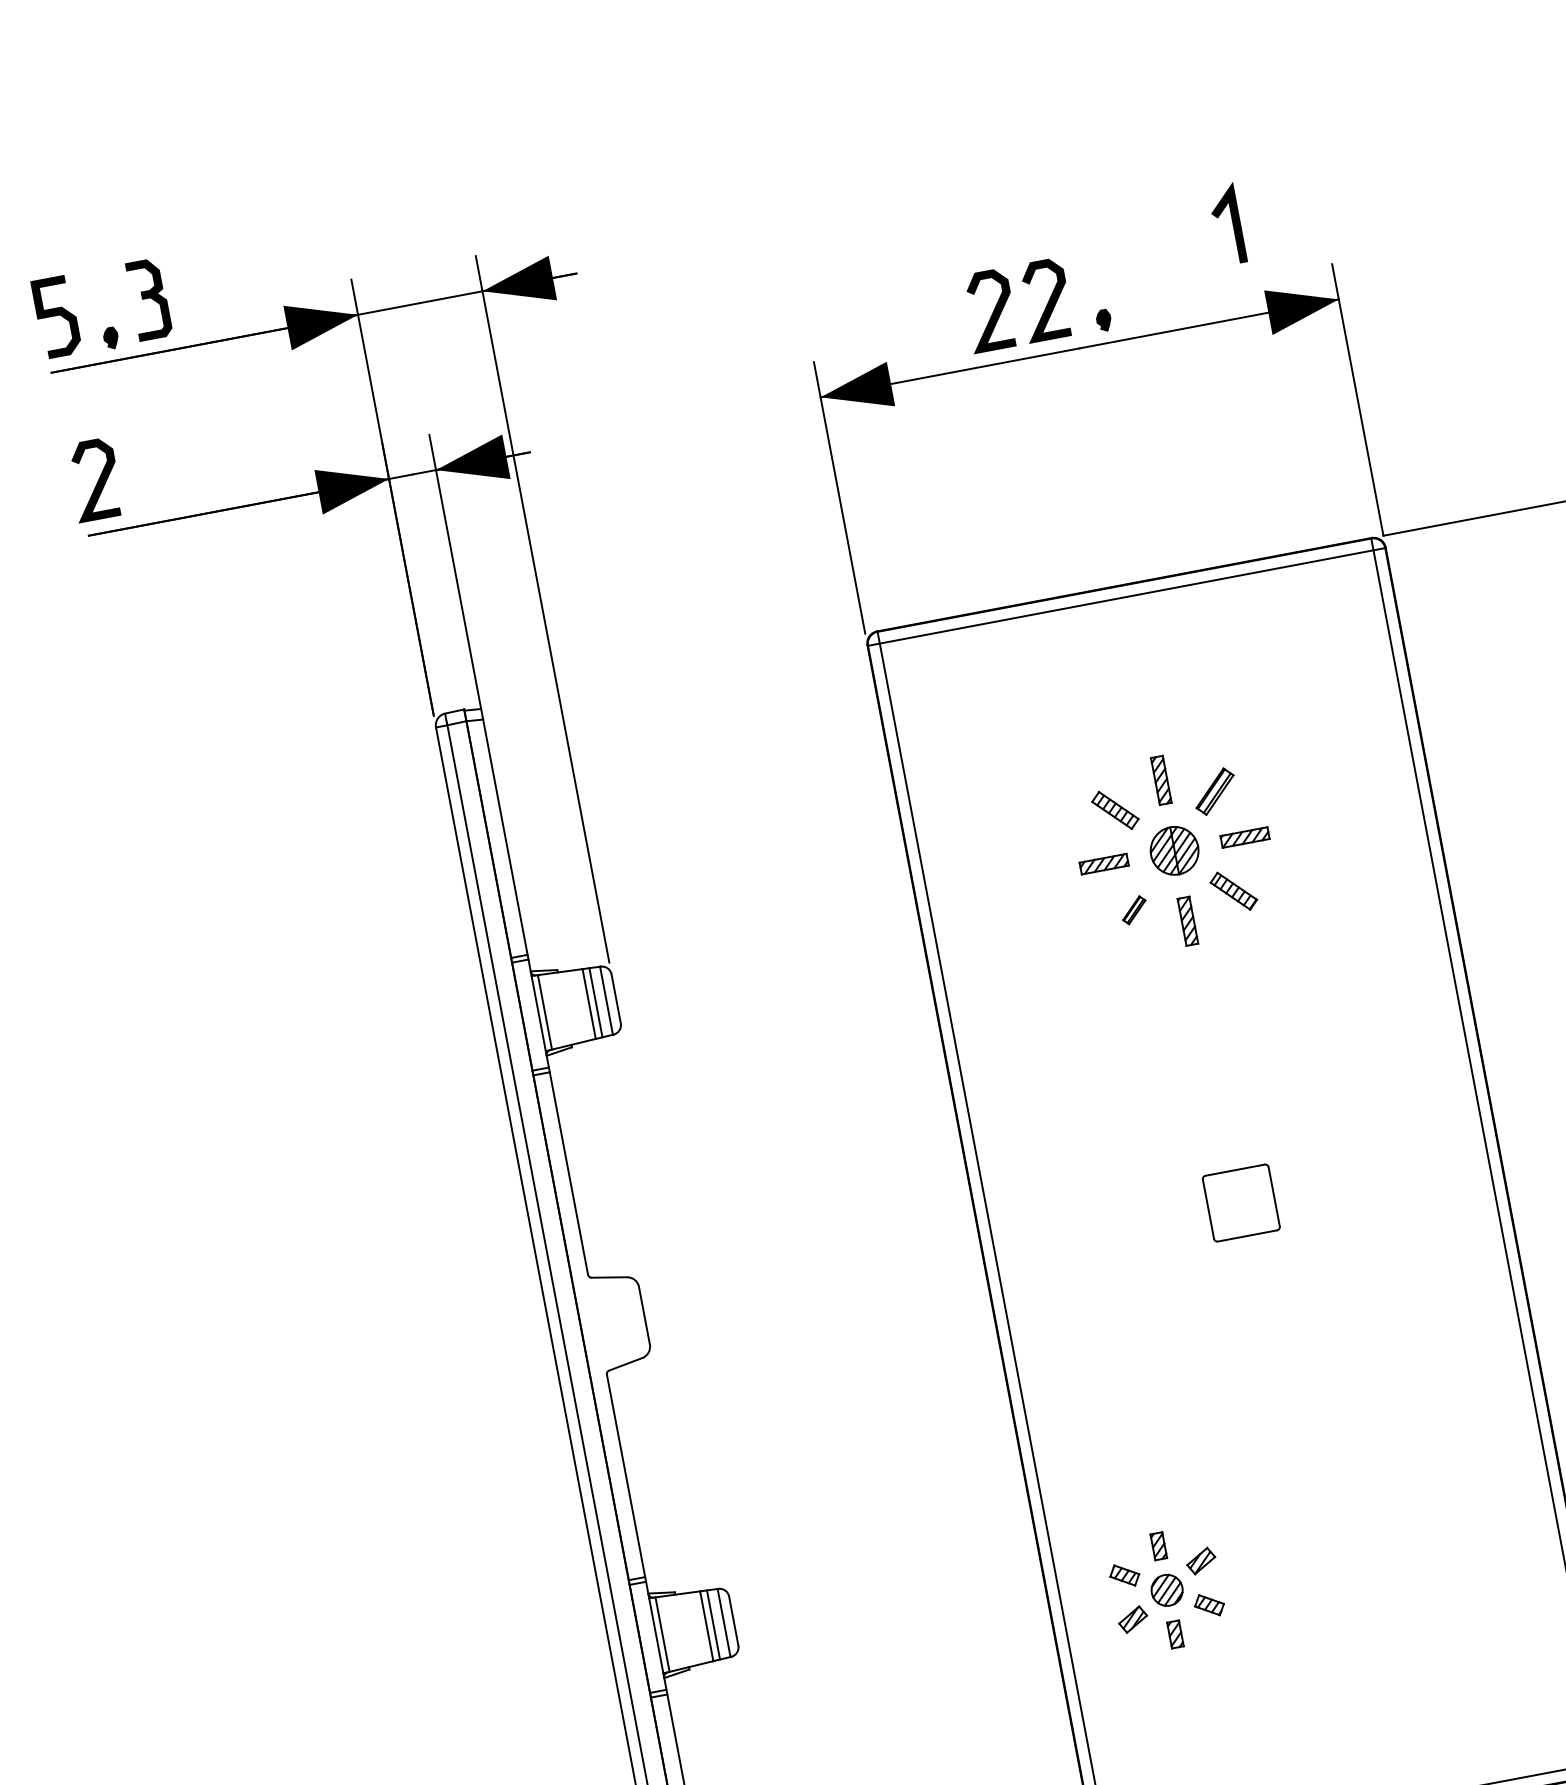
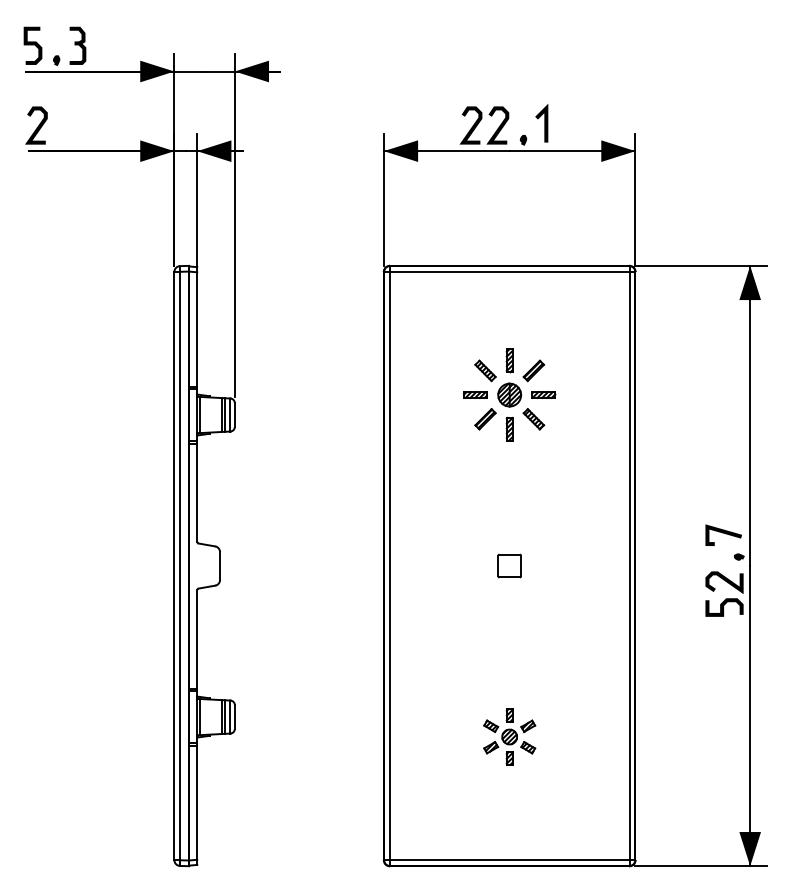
line: (1232, 224) -> (544, 123), moved
part: (1134, 910) -> (485, 419), size x1.67
part: (1240, 1202) -> (509, 565), size x0.71
part: (1166, 1589) -> (509, 736), moved

